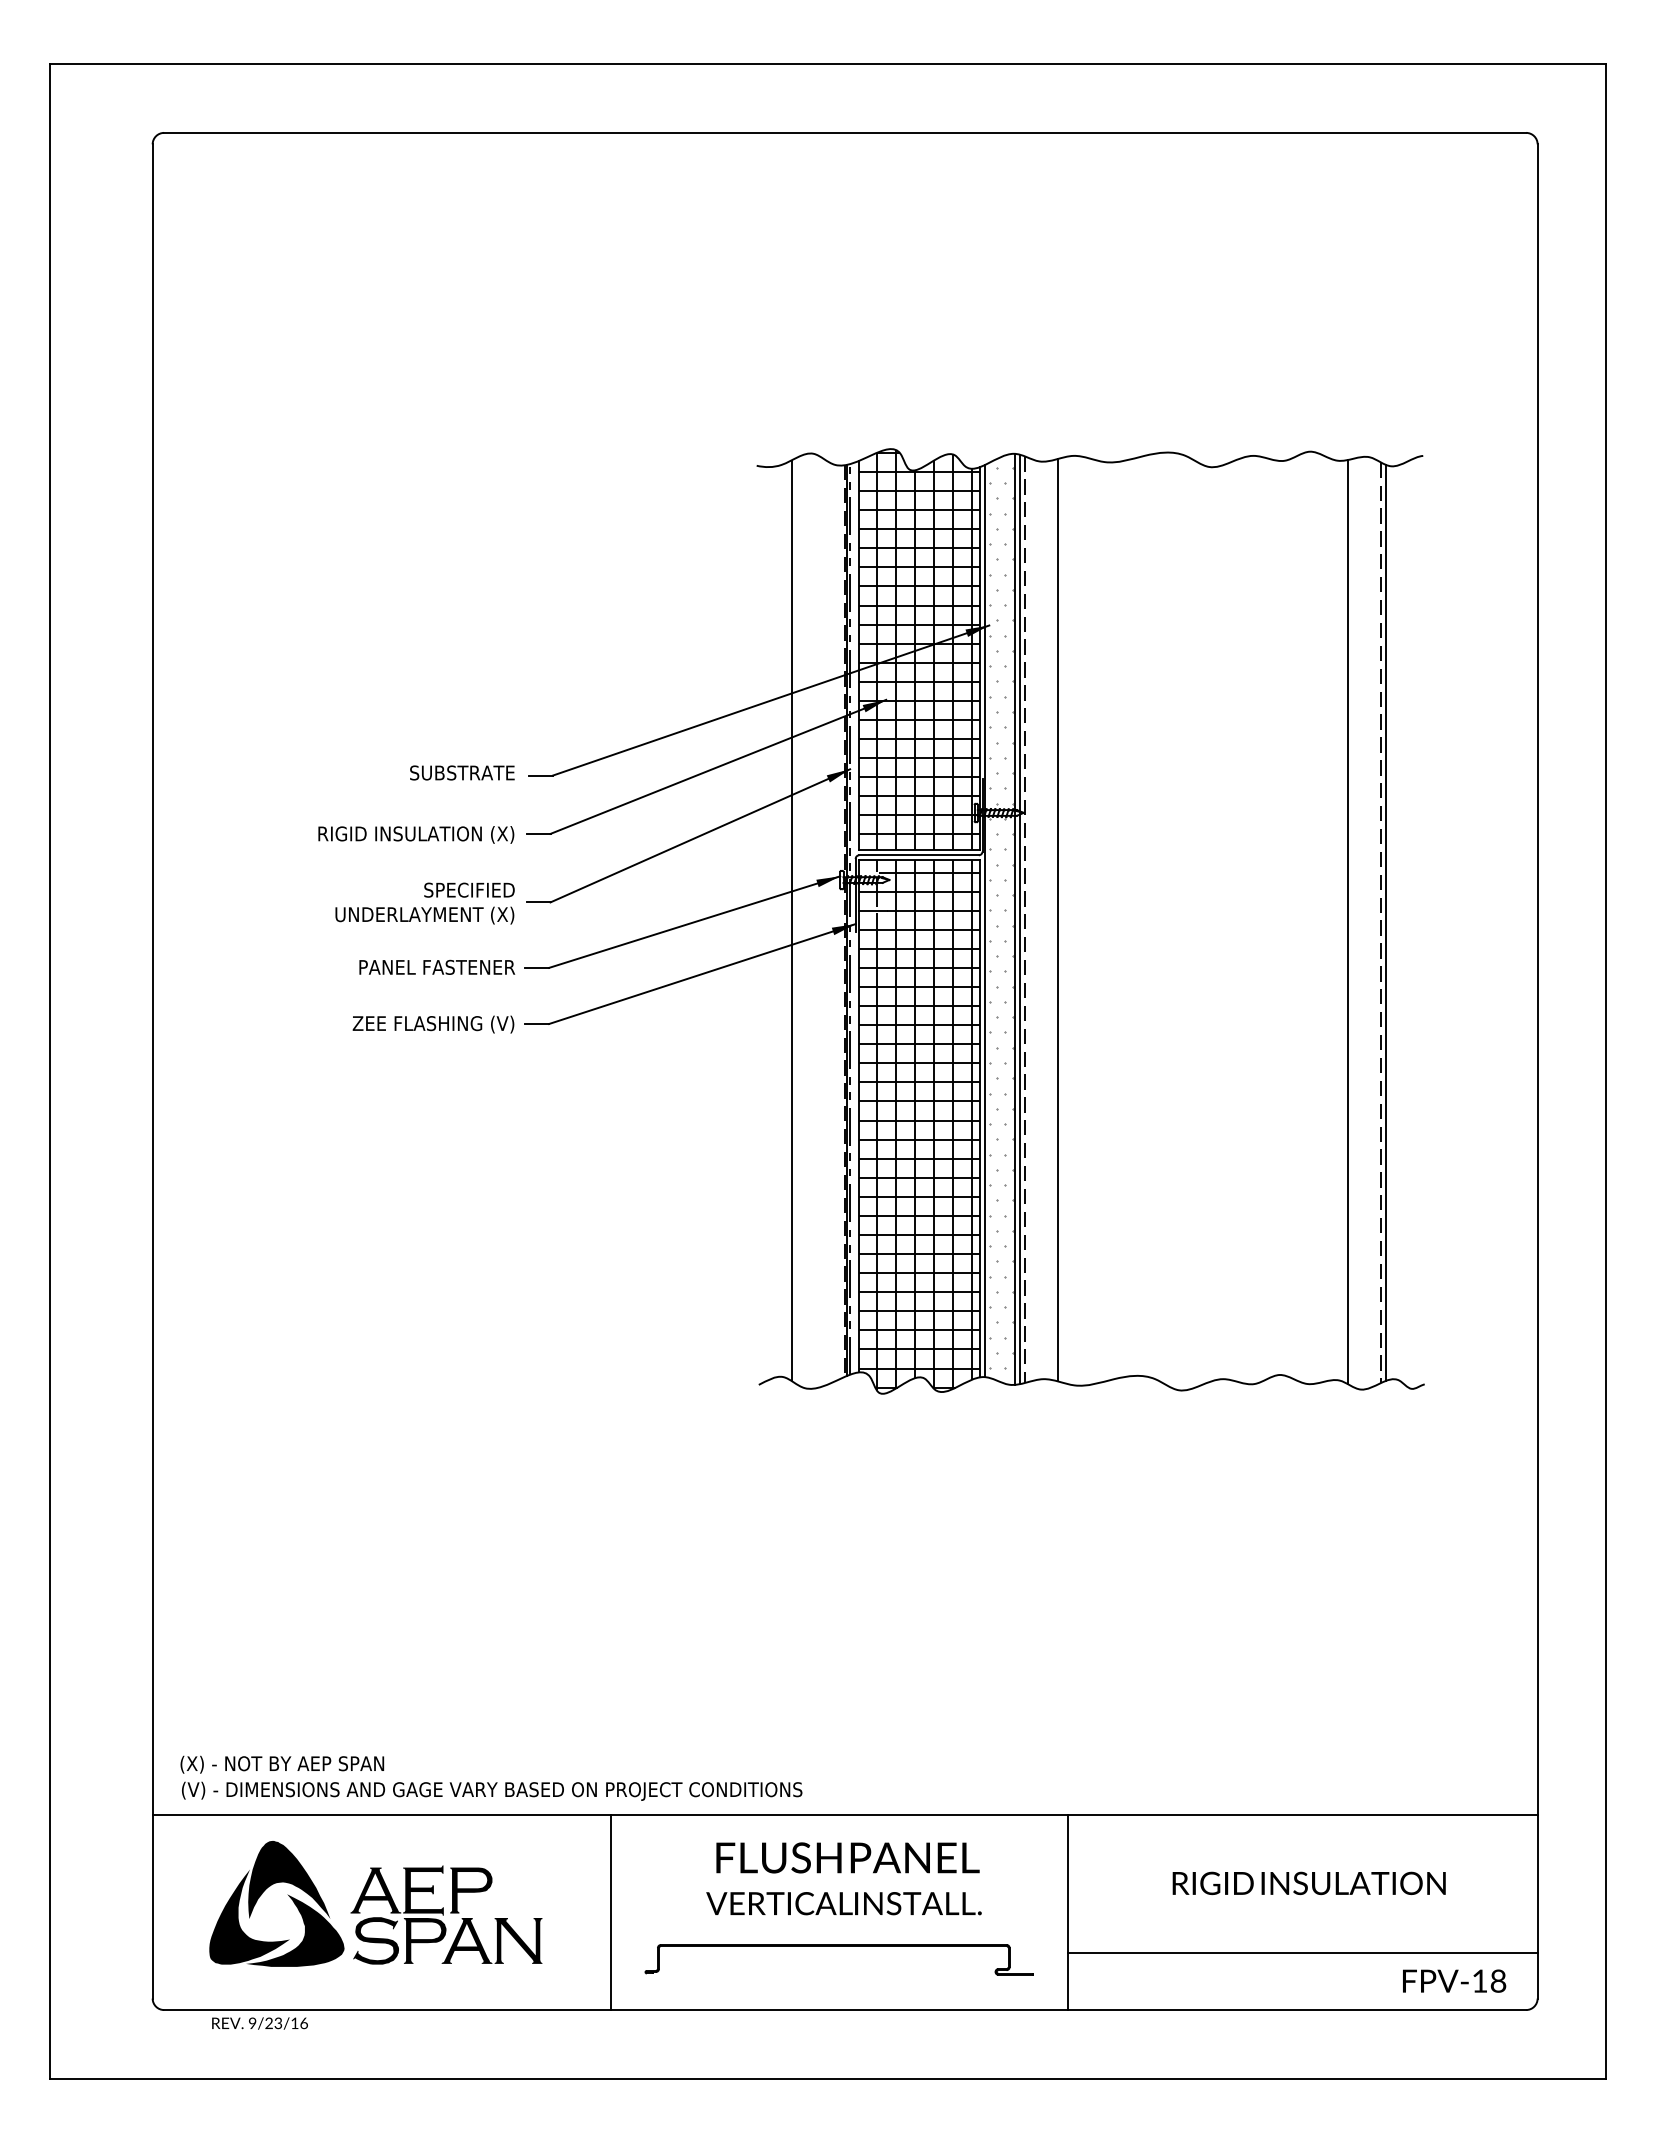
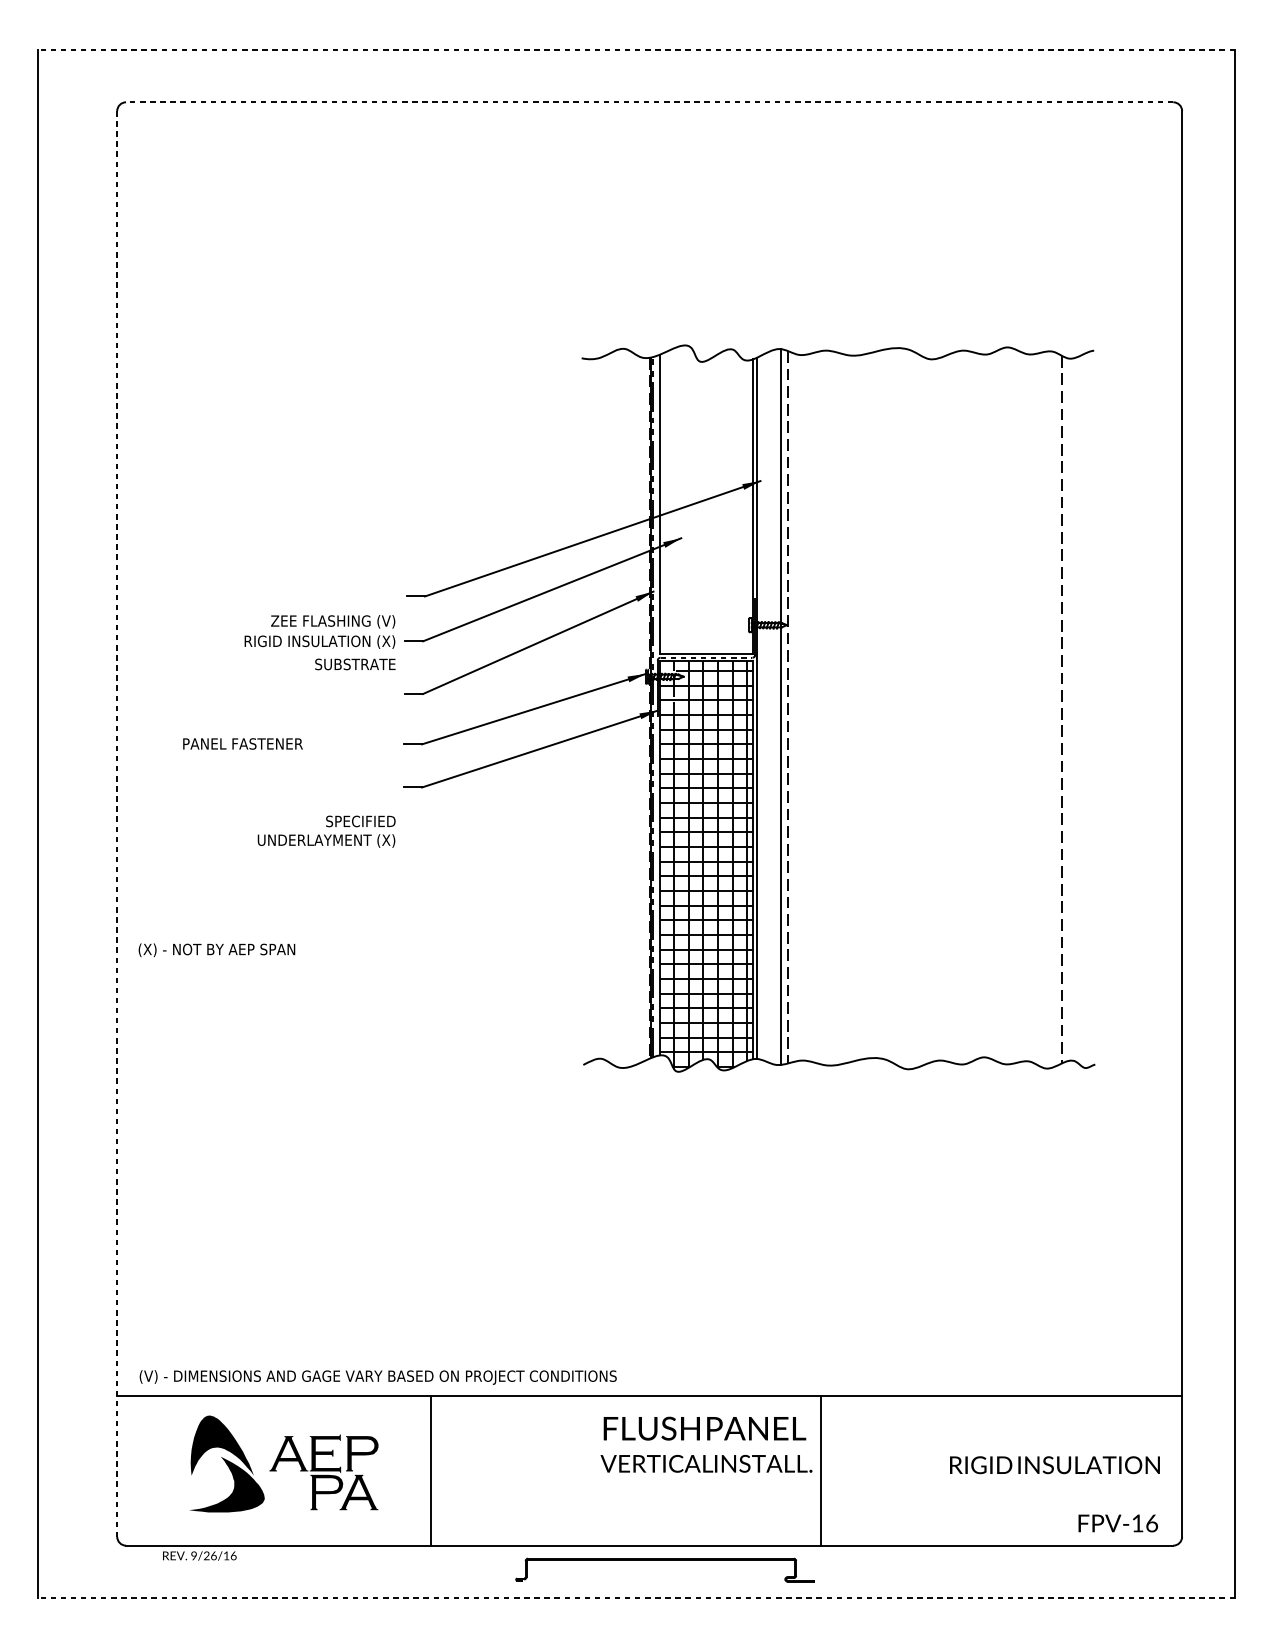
line: (827, 64) -> (636, 49), solid -> dashed
line: (844, 132) -> (649, 102), solid -> dashed
hatch: (918, 649) -> (706, 499), removed
text: (462, 772) -> (355, 664), moved
line: (919, 855) -> (706, 657), solid -> dashed
text: (424, 903) -> (326, 831), moved
hatch: (1000, 917) -> (769, 705), removed
line: (791, 919) -> (608, 707), removed
line: (1019, 919) -> (783, 707), removed
line: (1058, 919) -> (813, 707), removed
line: (1348, 922) -> (1036, 709), removed
line: (1386, 922) -> (1065, 709), removed
text: (437, 966) -> (243, 743), moved
text: (433, 1024) -> (333, 621), moved
line: (152, 1071) -> (117, 824), solid -> dashed
text: (282, 1764) -> (217, 950), moved
text: (847, 1857) -> (704, 1428), moved
text: (1308, 1883) -> (1054, 1465), moved
text: (843, 1903) -> (706, 1463), moved
line: (610, 1912) -> (430, 1470), moved
fill: (249, 1916) -> (191, 1473), removed
fill: (376, 1940) -> (289, 1492), removed
fill: (518, 1940) -> (398, 1492), removed
part: (838, 1946) -> (664, 1559), moved
line: (1302, 1952) -> (1001, 1501), removed
text: (1498, 1980) -> (1152, 1522), FPV-18 -> FPV-16
text: (278, 2022) -> (213, 1555), 9/23/16 -> 9/26/16
line: (827, 2078) -> (636, 1598), solid -> dashed

